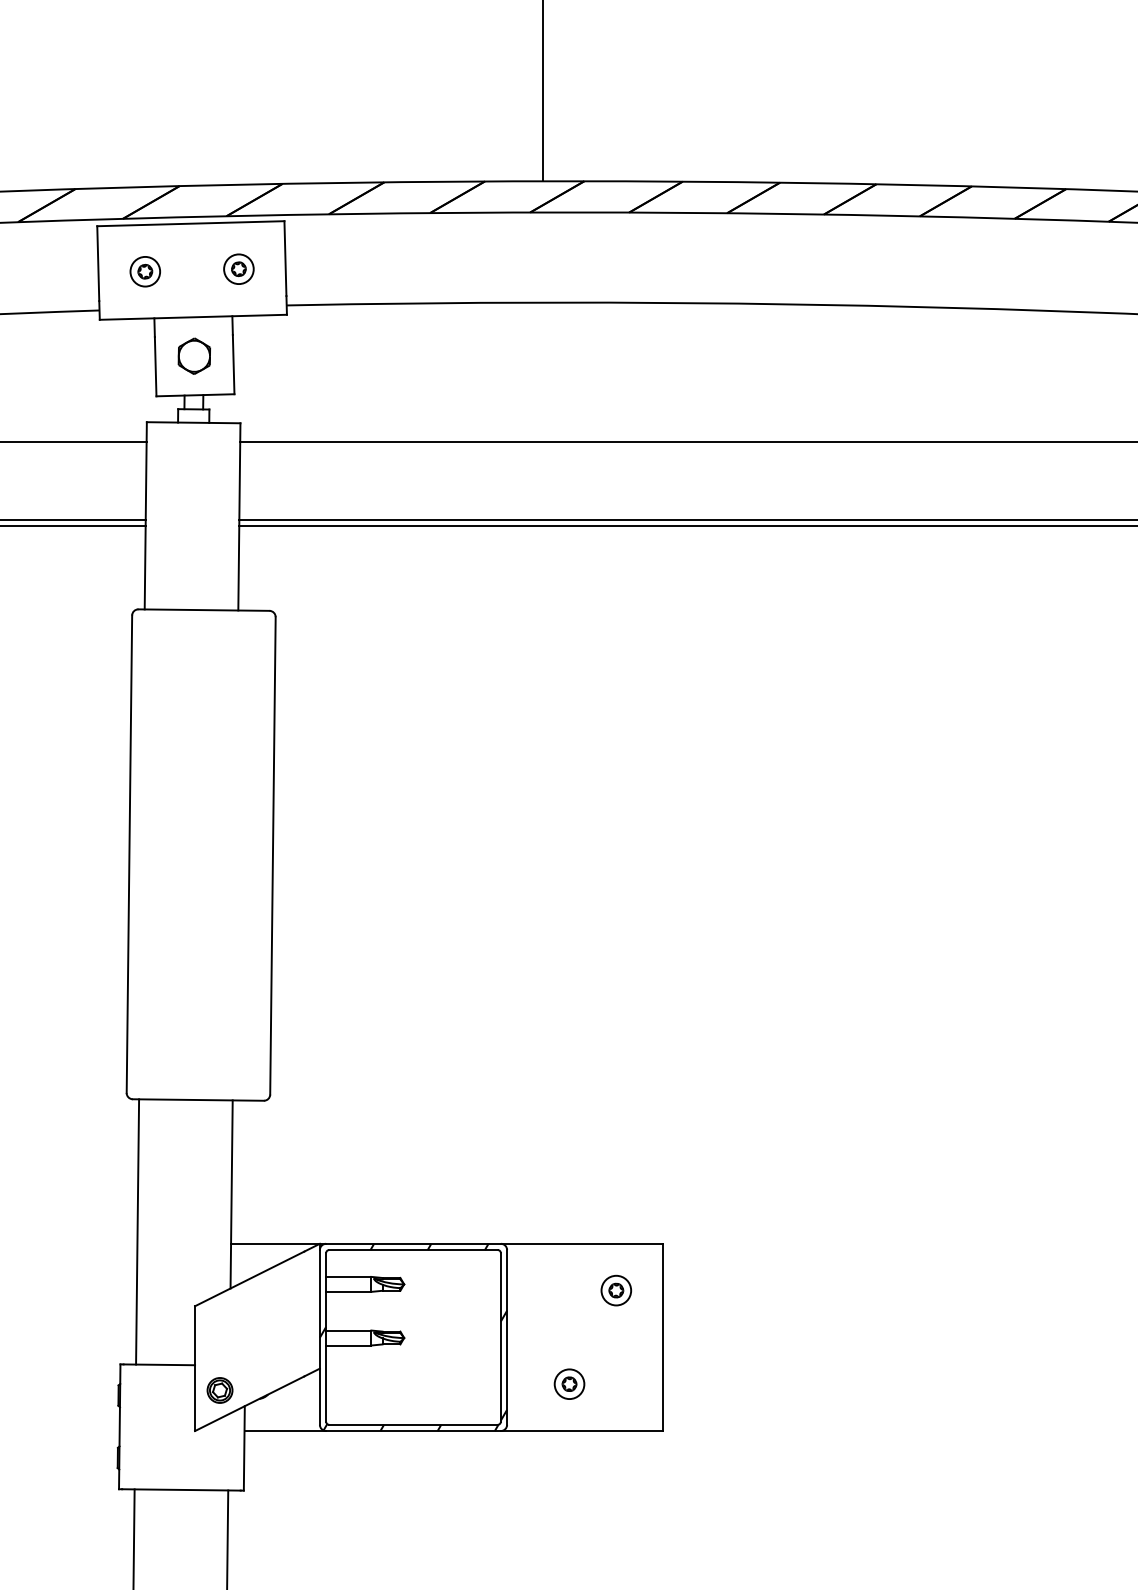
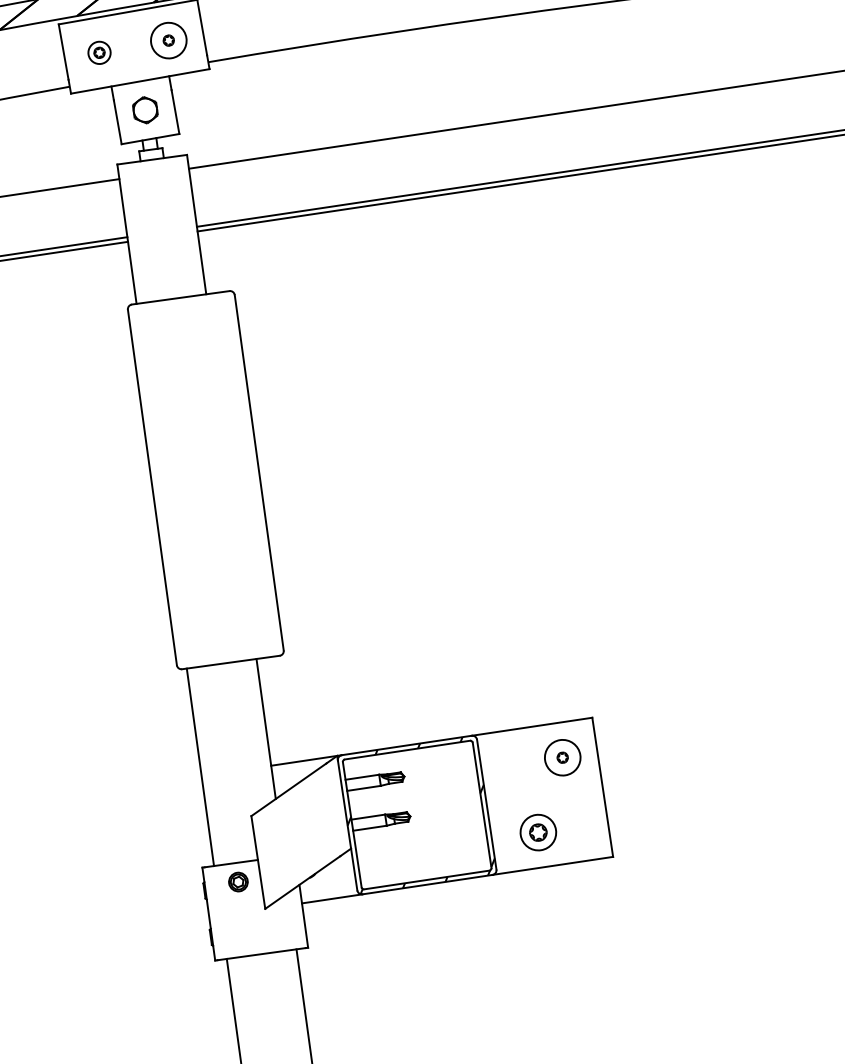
circle: (238, 269) -> (168, 40), size x1.6
circle: (616, 1290) -> (562, 757), size x1.6
part: (569, 1383) -> (538, 831), size x1.6
part: (219, 1390) -> (238, 882), moved

